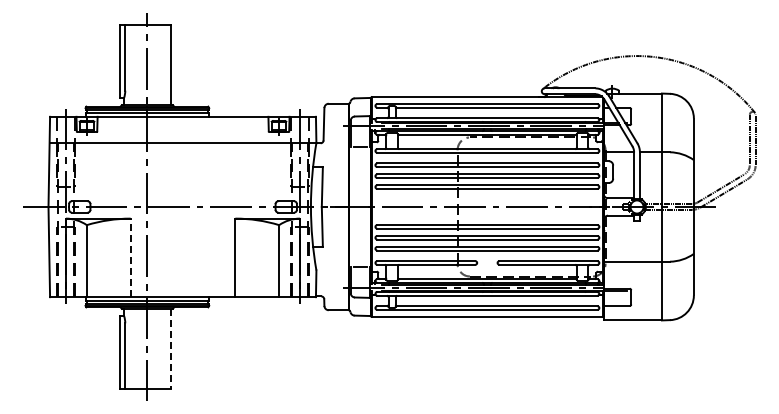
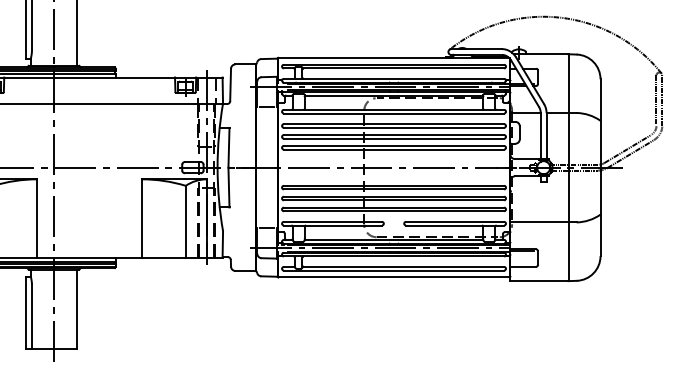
line: (130, 257) -> (37, 218), dashed -> solid
line: (170, 348) -> (77, 309), dashed -> solid

